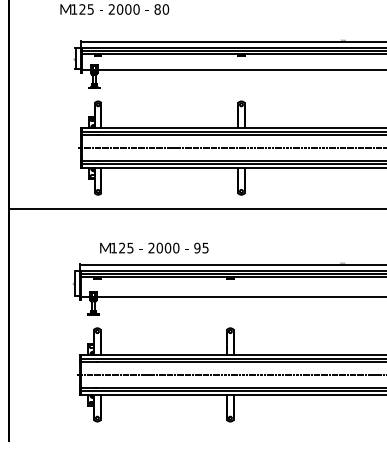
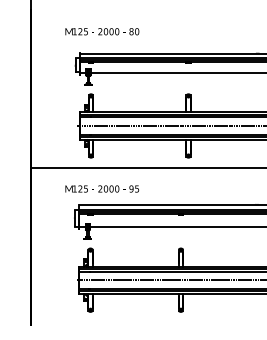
text: (154, 247) -> (102, 188), moved

